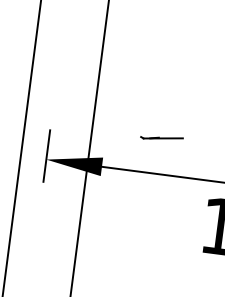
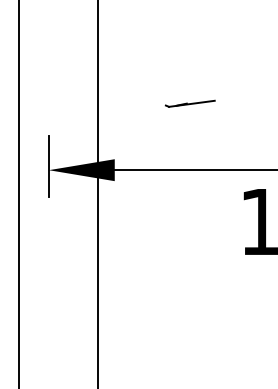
part: (161, 137) -> (189, 103), moved

